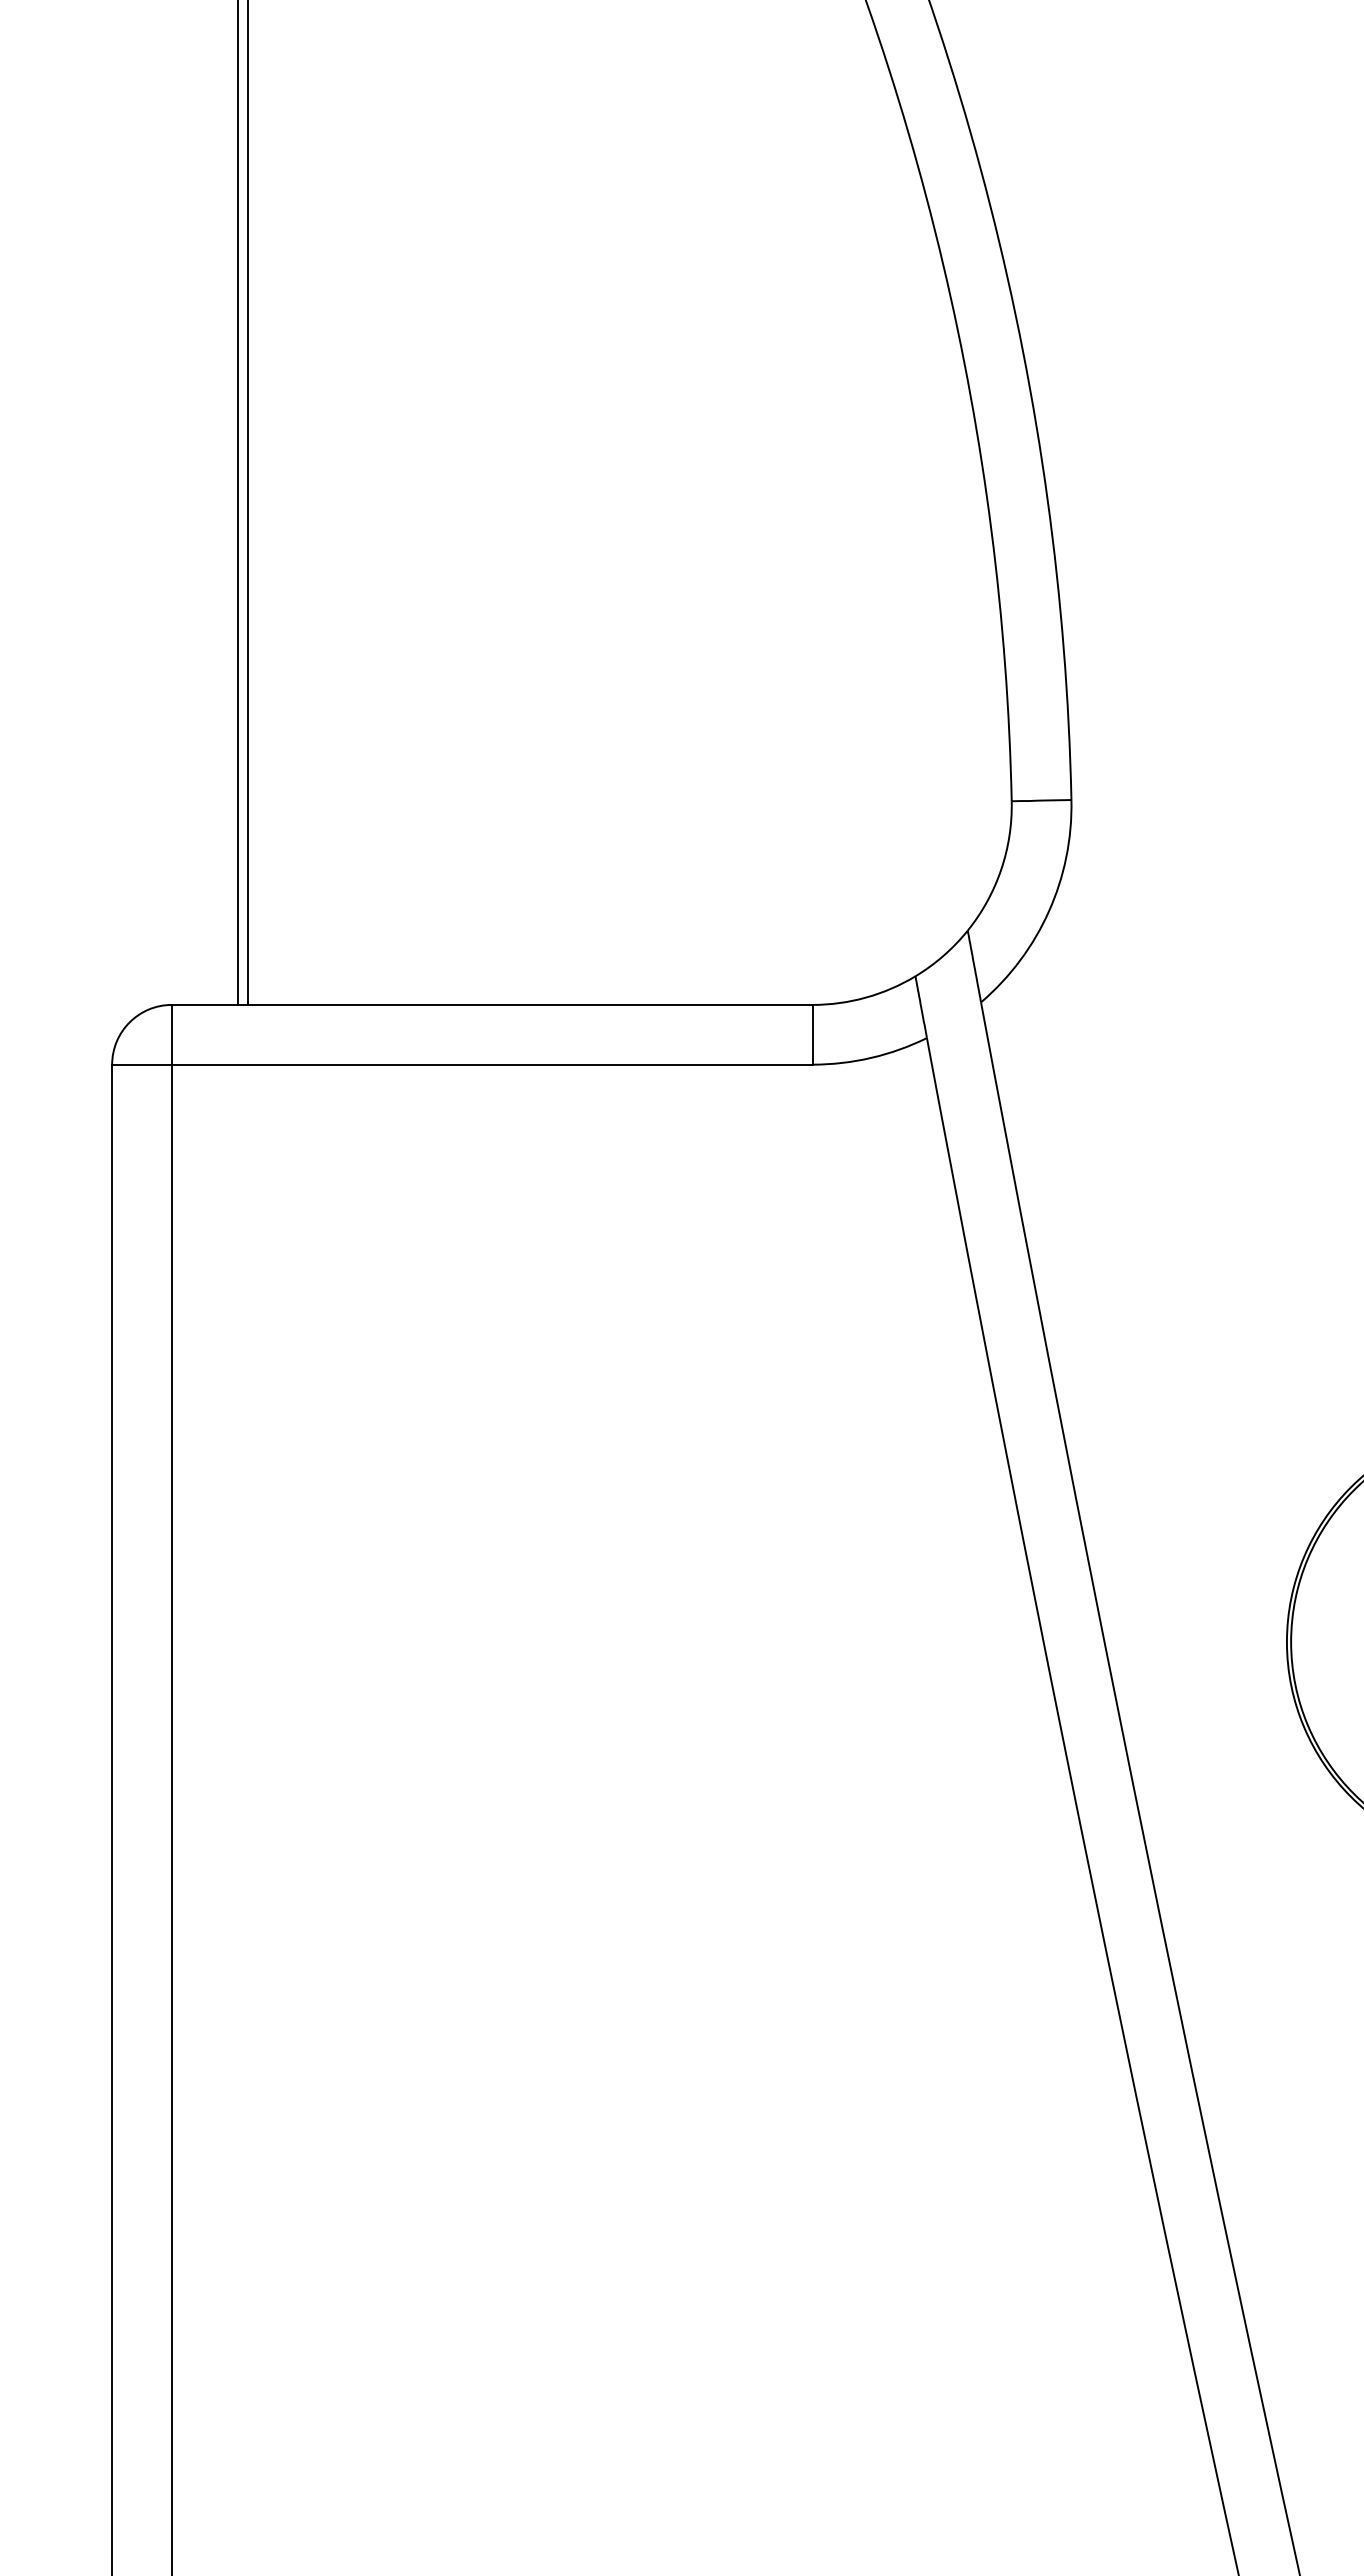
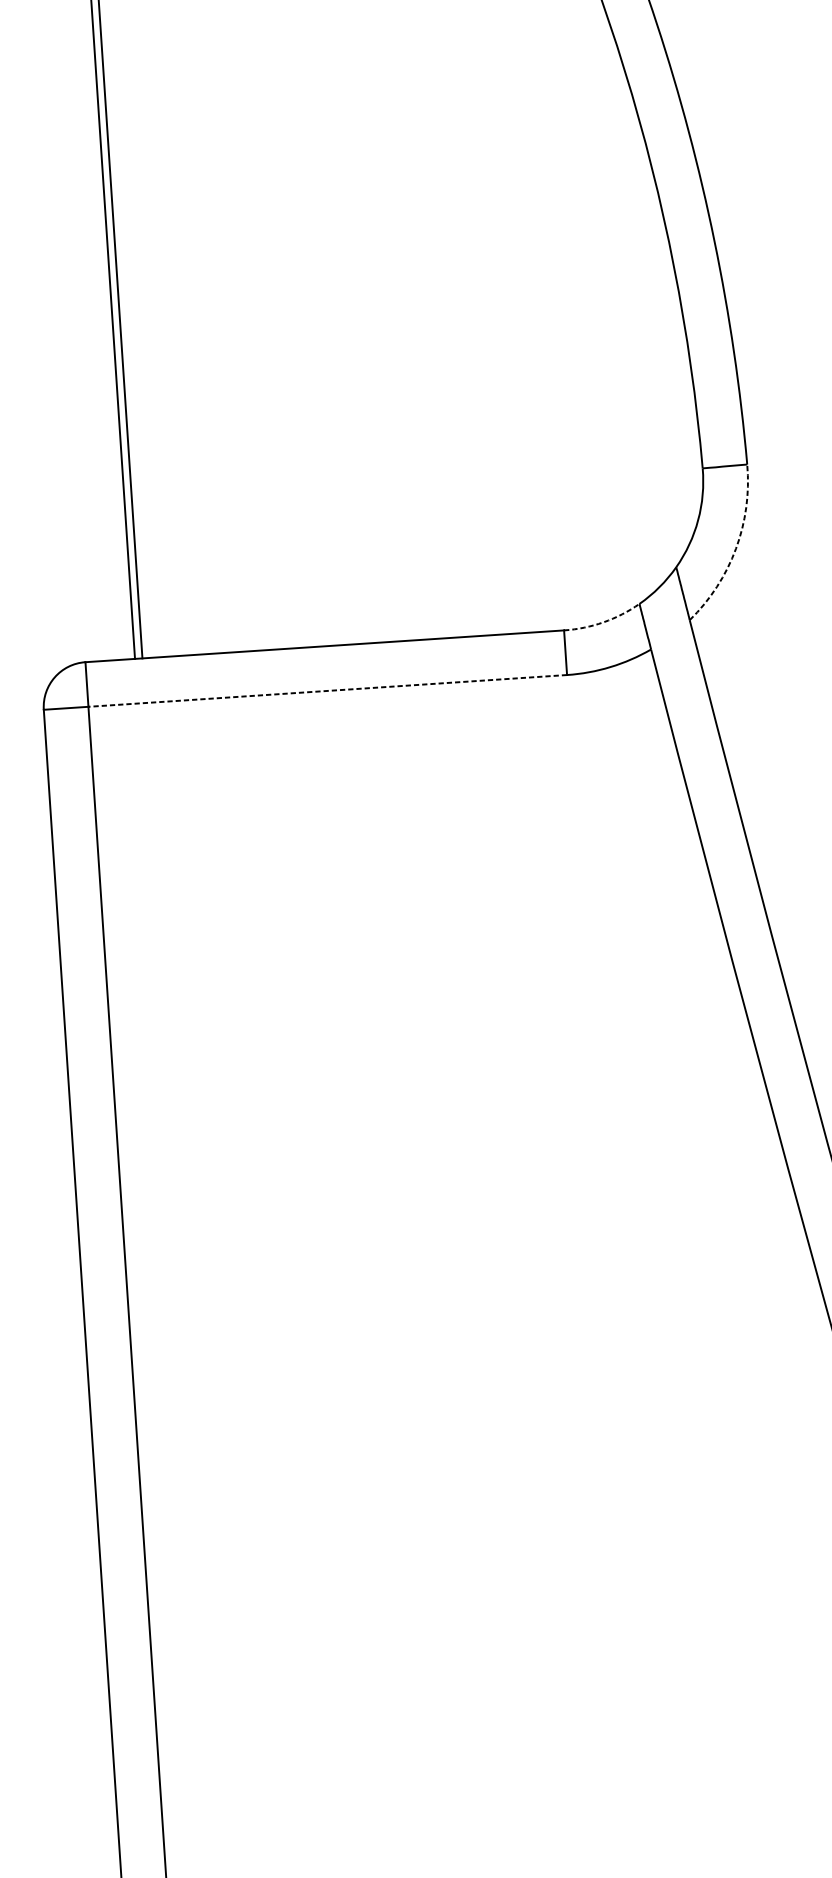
arc: (1049, 911) -> (736, 548), solid -> dashed
arc: (866, 997) -> (603, 622), solid -> dashed
line: (491, 1064) -> (327, 690), solid -> dashed

